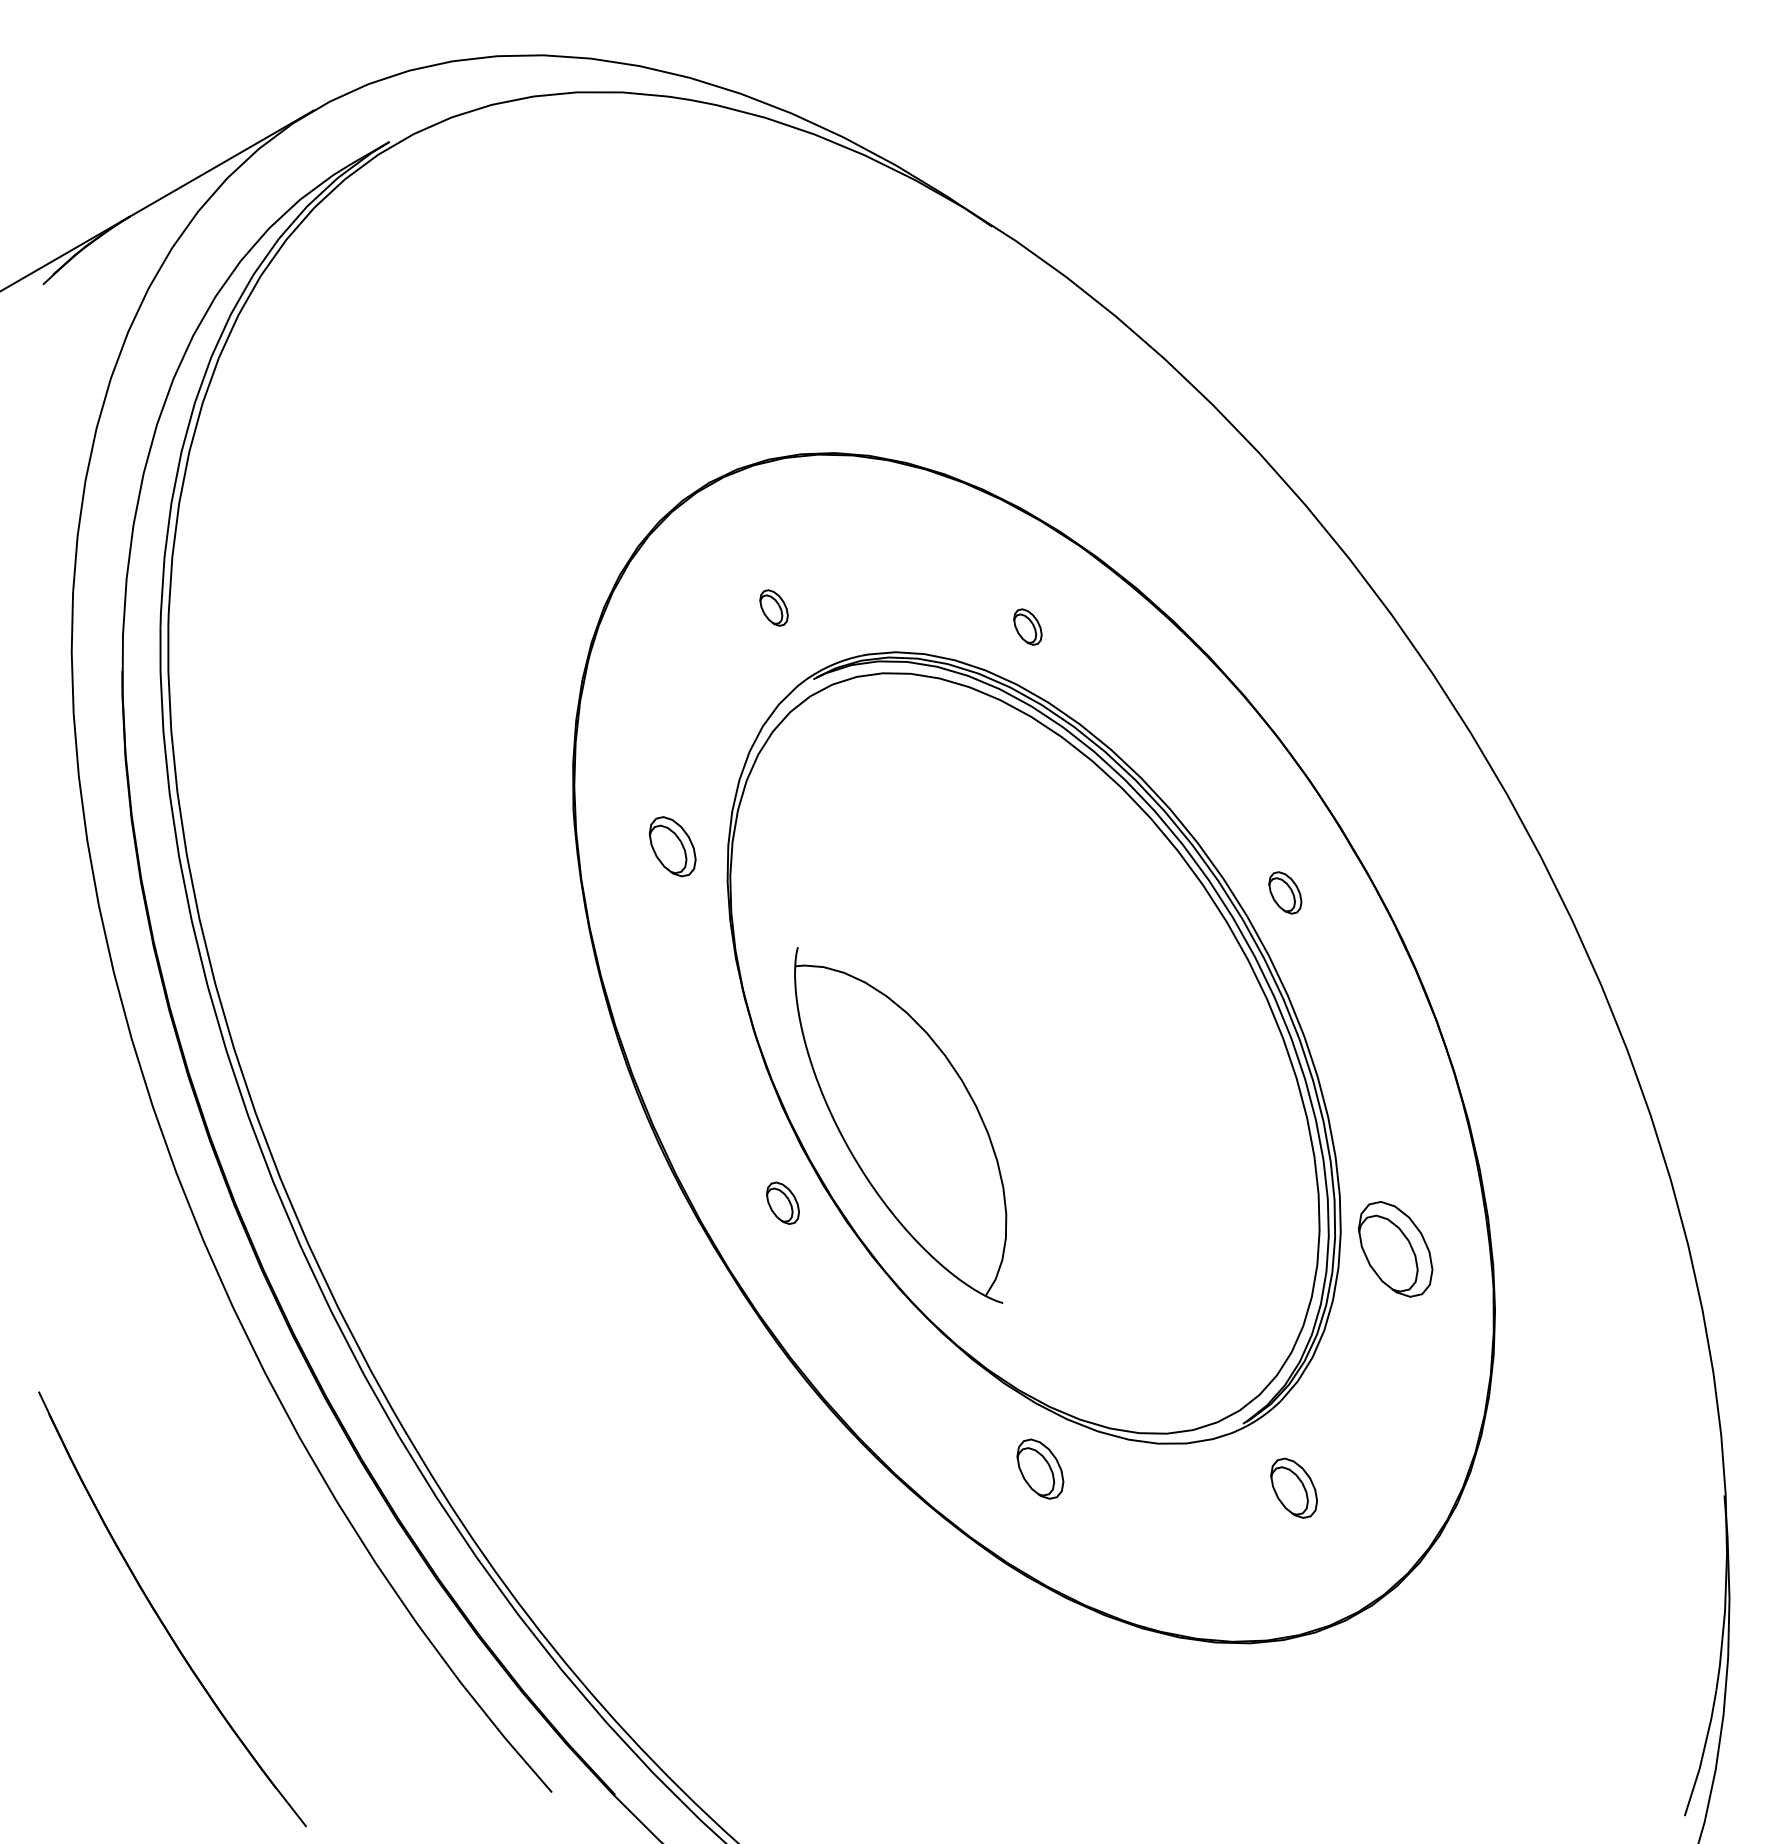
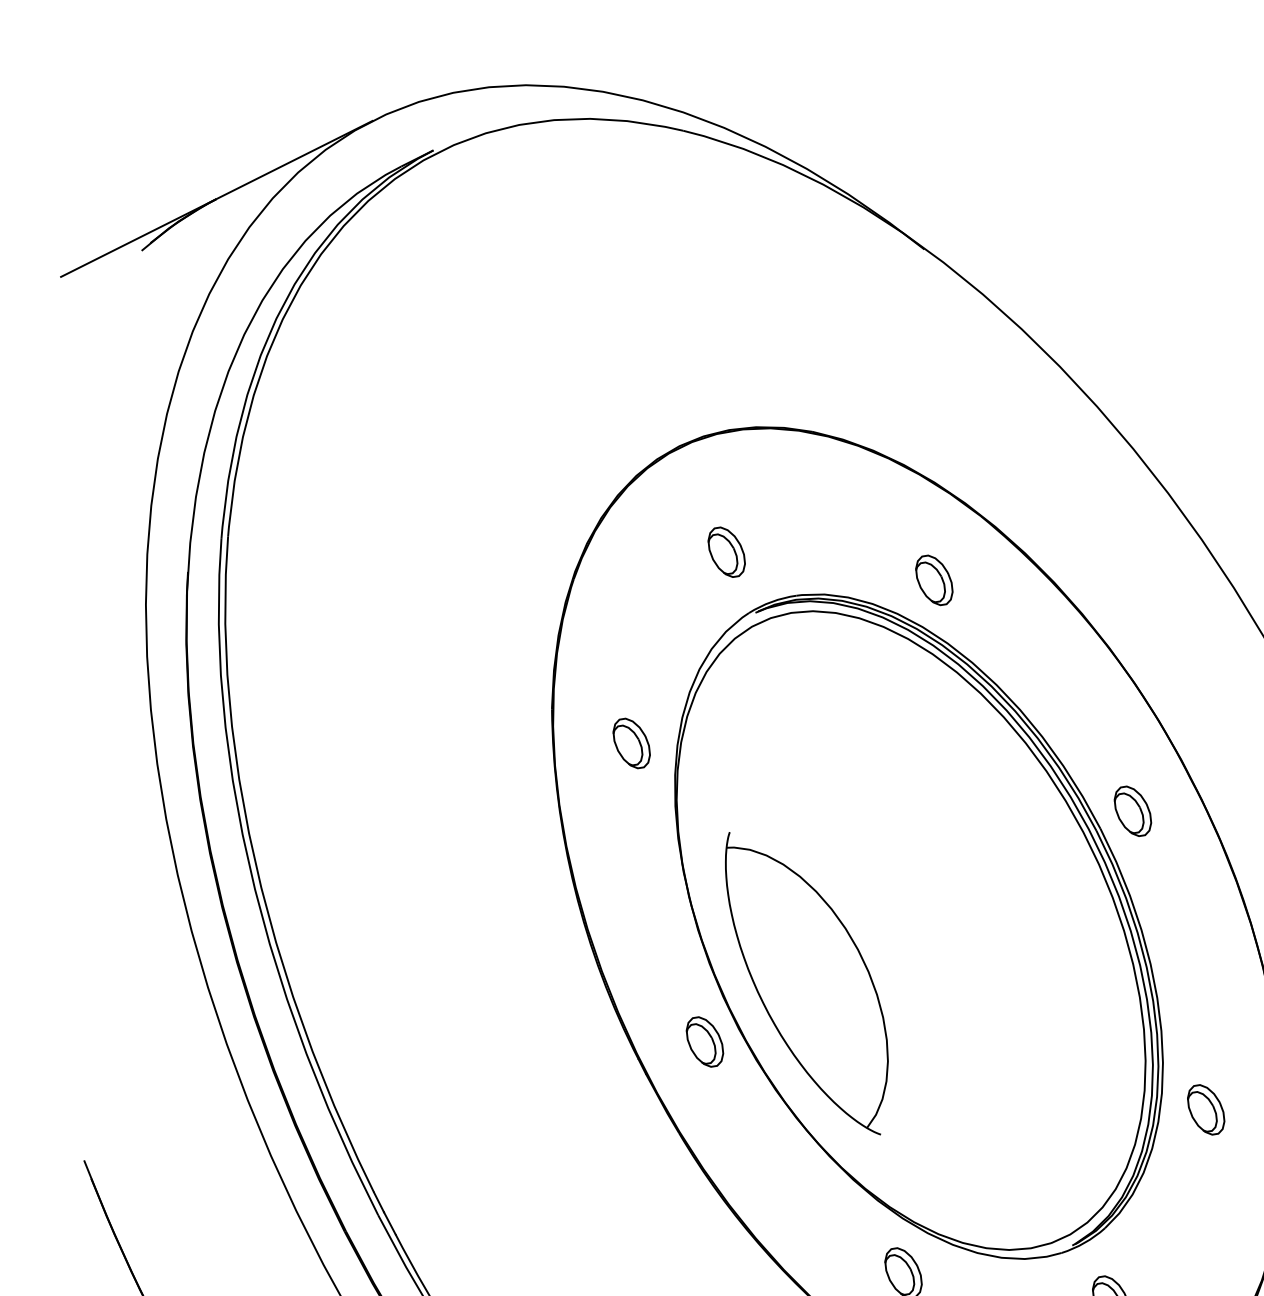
part: (773, 607) -> (726, 551), size x1.67
part: (1027, 626) -> (934, 579), size x1.67
part: (1285, 892) -> (1133, 811), size x1.43
part: (782, 1202) -> (704, 1041), size x1.43
part: (1395, 1249) -> (1206, 1109), size x0.62

